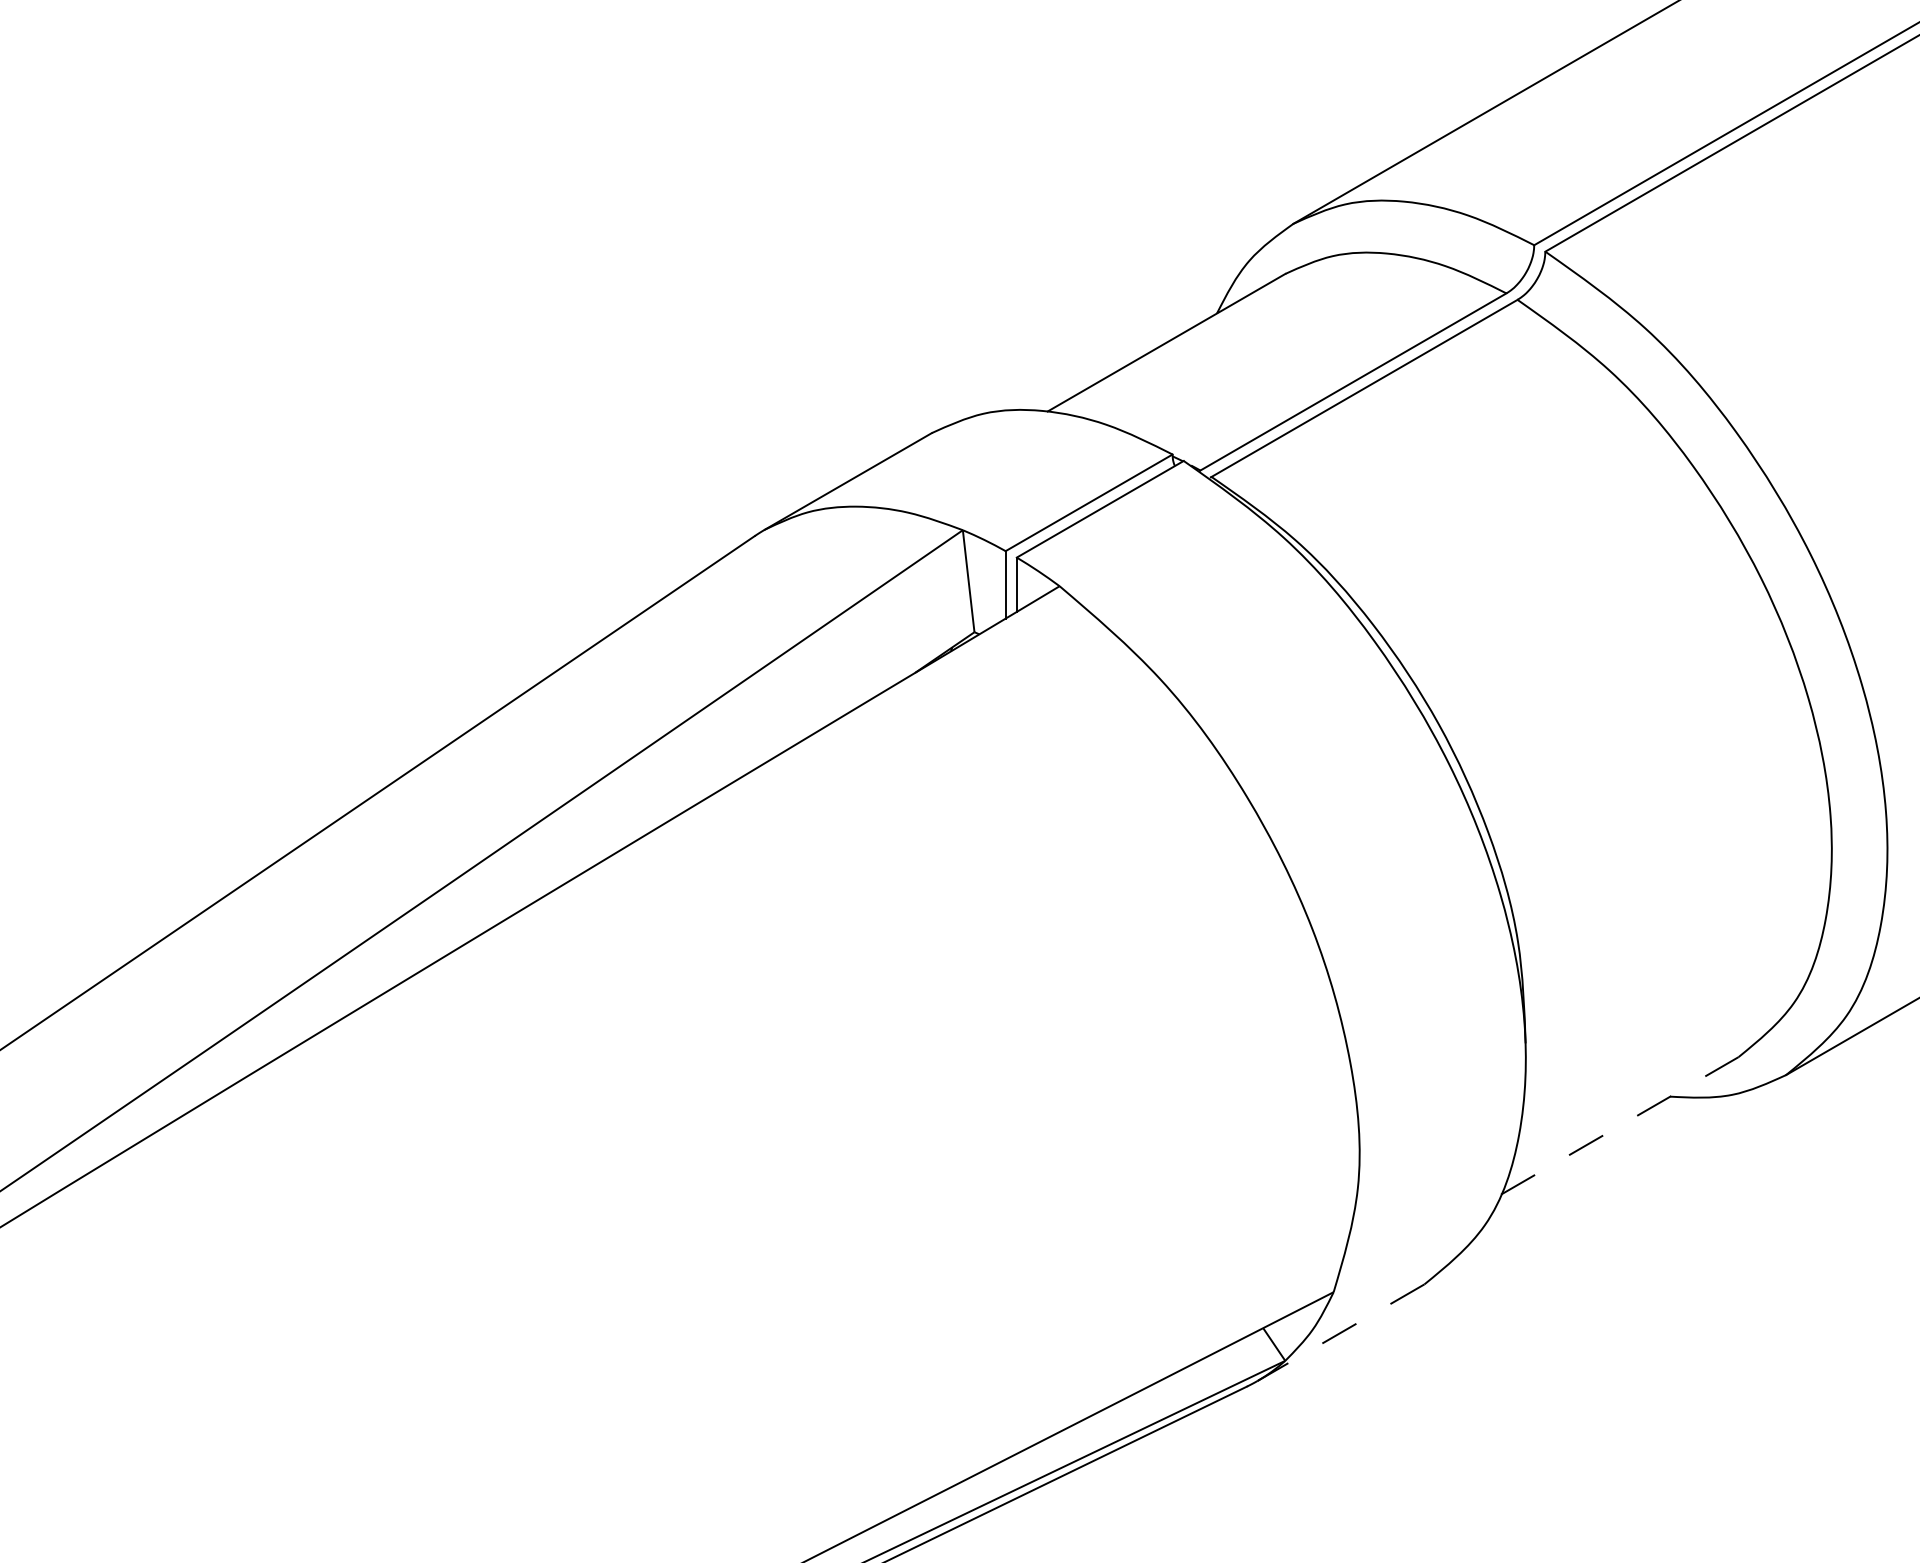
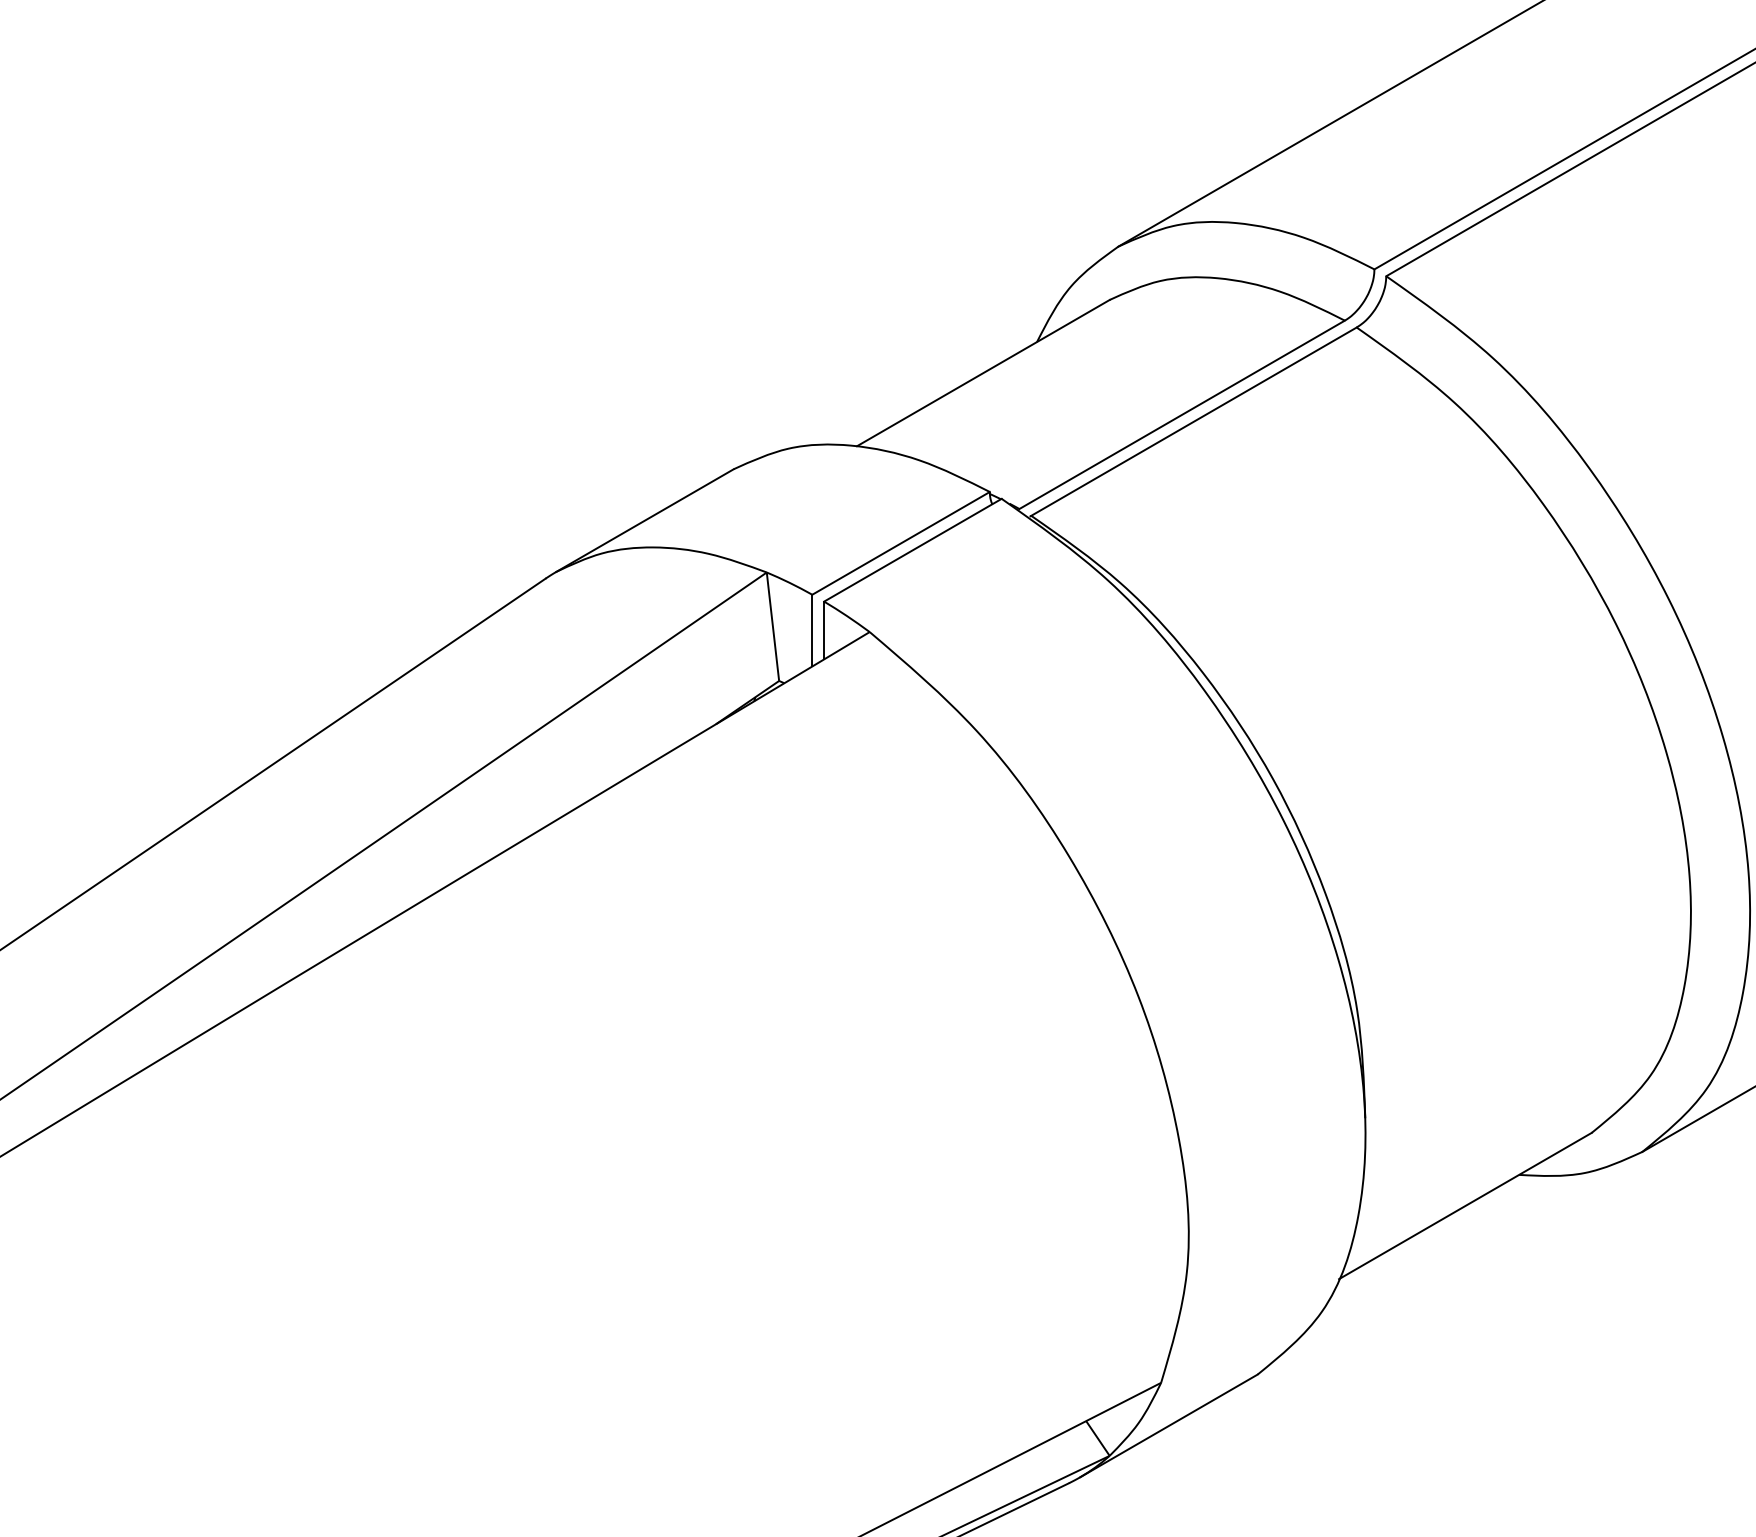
line: (1620, 1125) -> (1466, 1205), dashed -> solid
line: (1340, 1332) -> (1168, 1425), dashed -> solid

